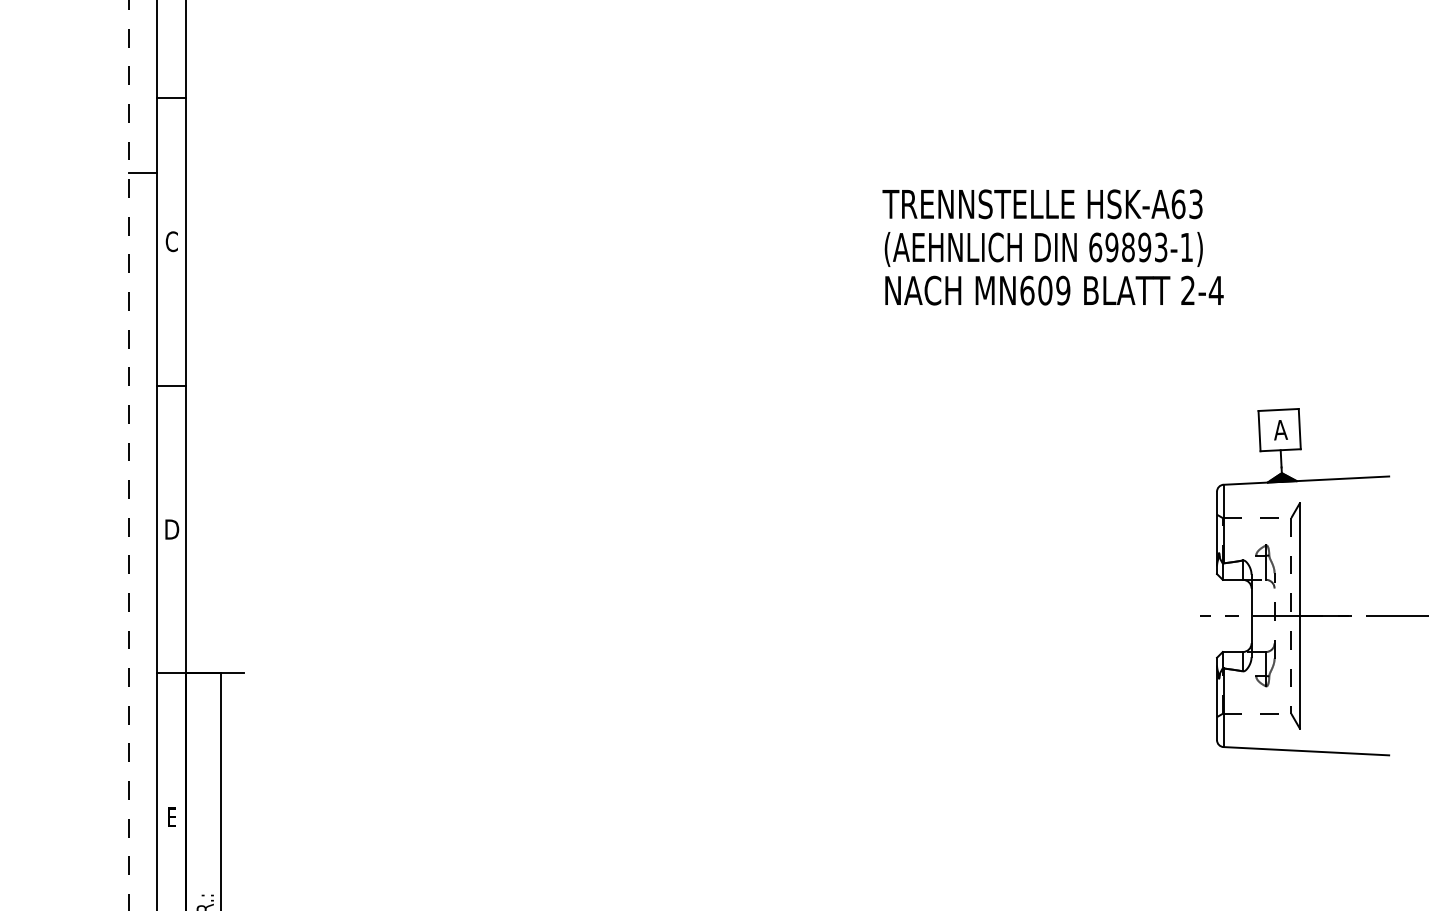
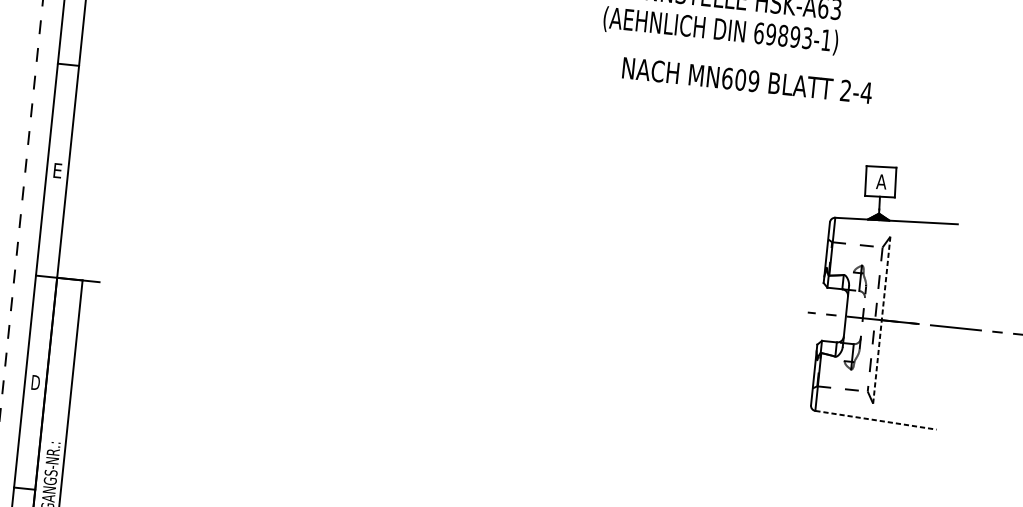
text: (1054, 290) -> (747, 80), moved
text: (172, 529) -> (58, 170), D -> E
line: (1300, 615) -> (881, 319), solid -> dashed
line: (1306, 751) -> (876, 420), solid -> dashed
text: (171, 817) -> (35, 382), E -> D

